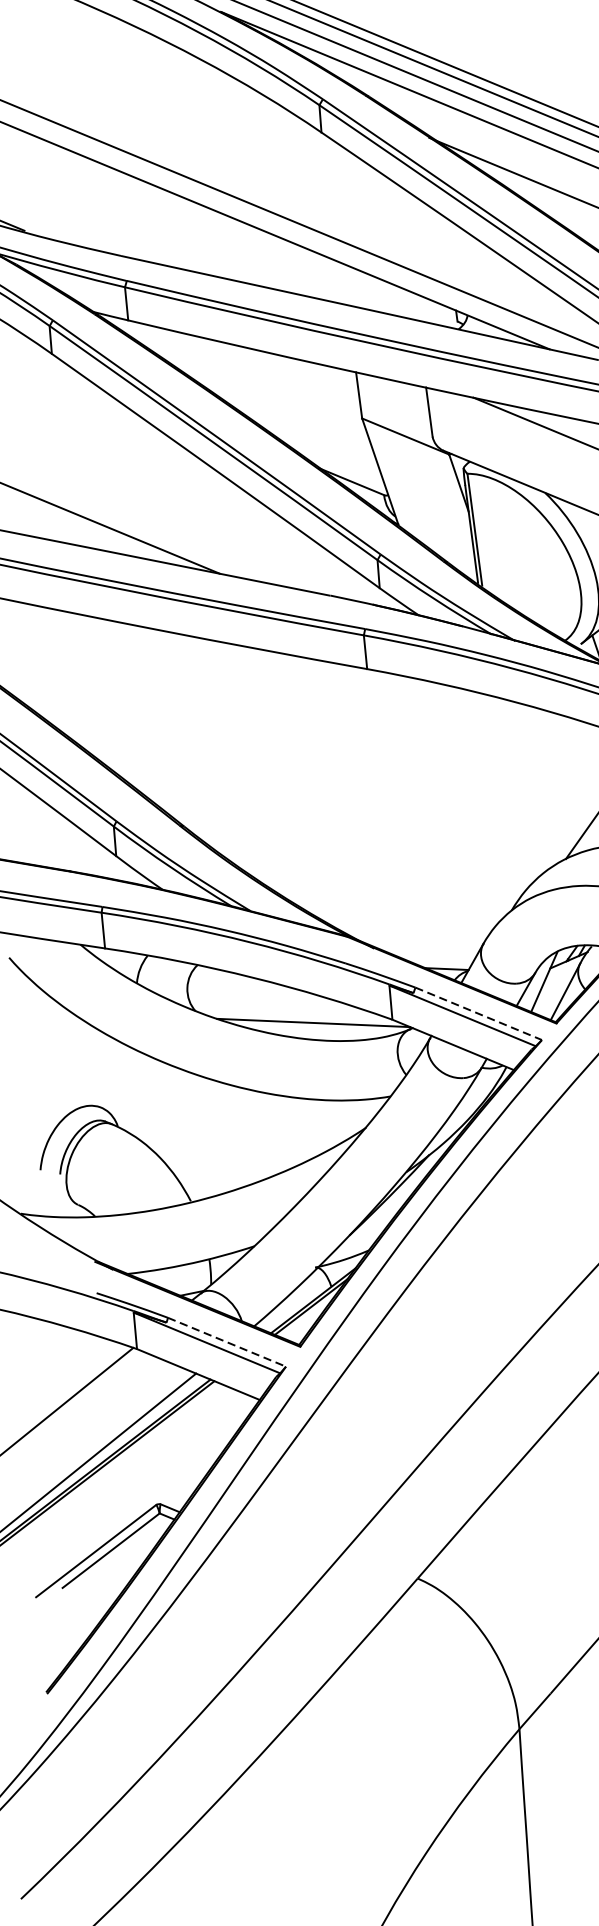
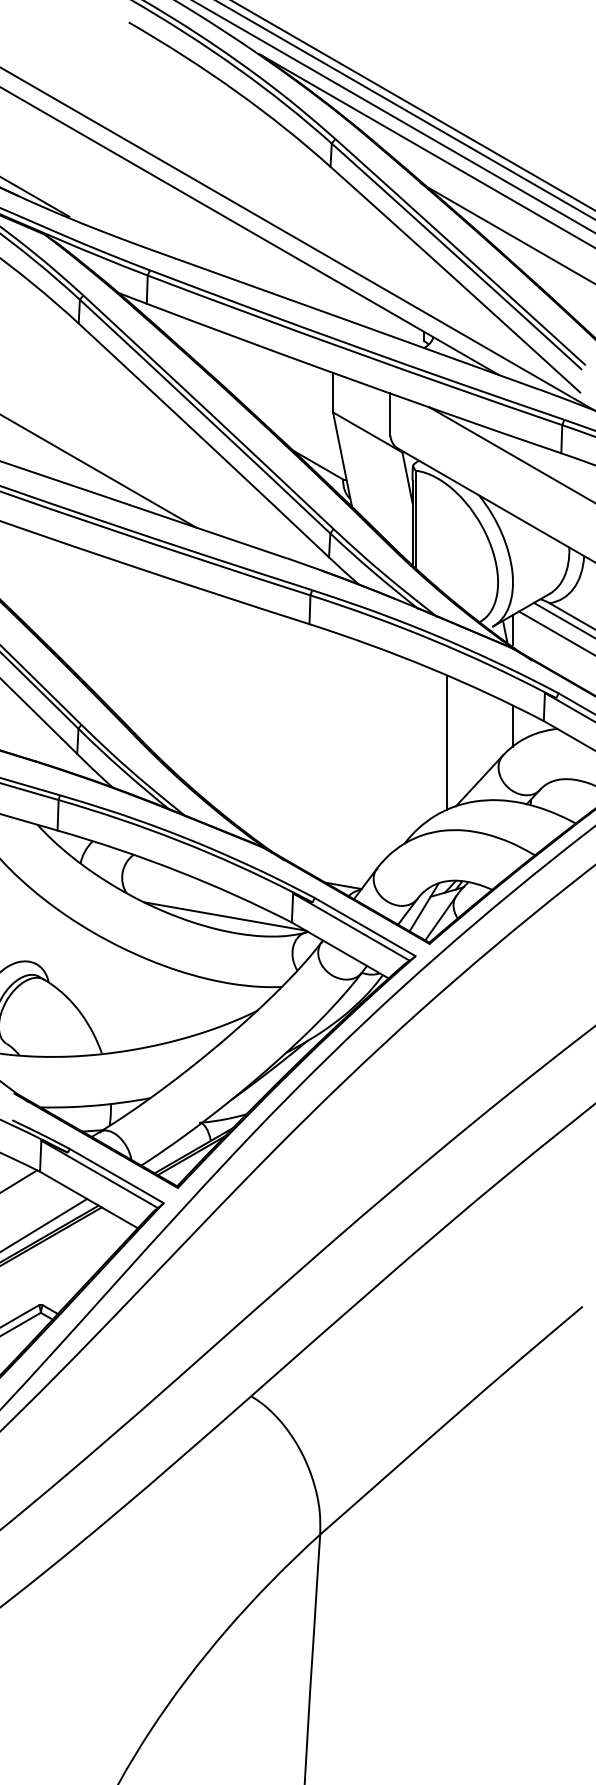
line: (545, 786) -> (446, 742), added
line: (479, 1014) -> (365, 927), dashed -> solid
line: (228, 1342) -> (117, 1176), dashed -> solid

